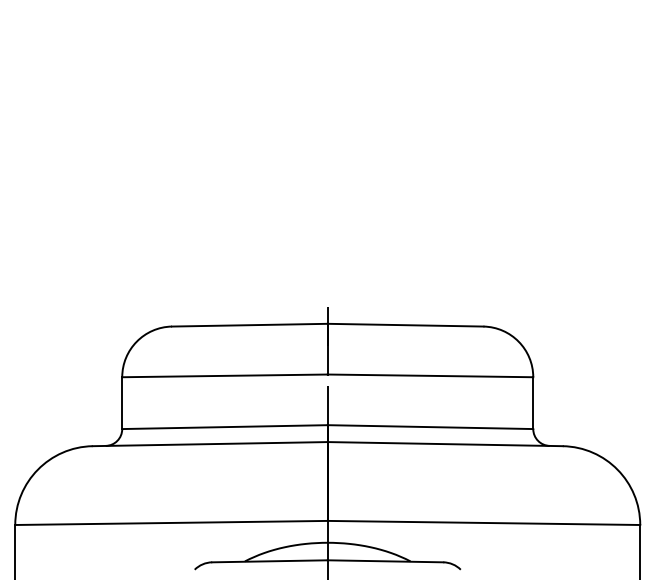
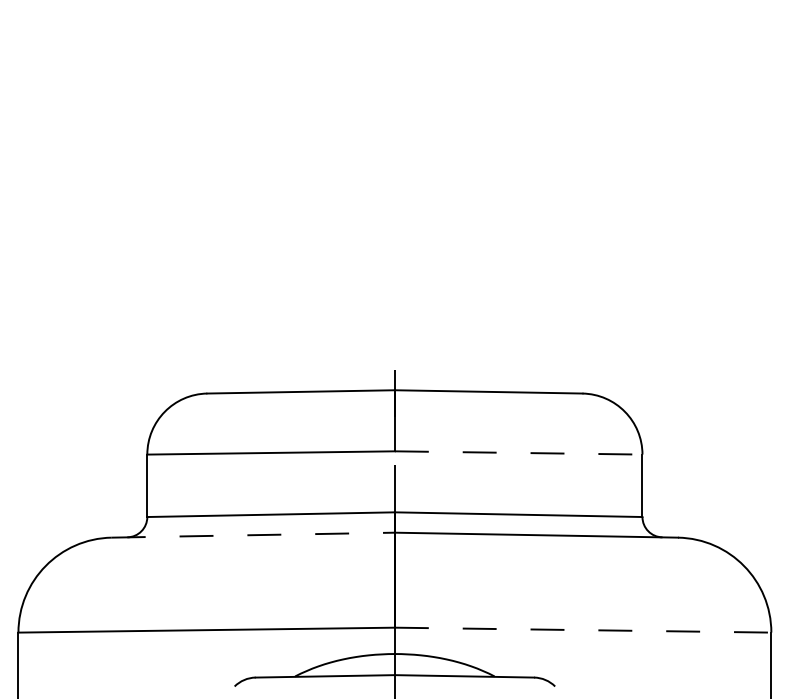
line: (430, 375) -> (518, 452), solid -> dashed
line: (210, 444) -> (253, 535), solid -> dashed
line: (484, 522) -> (583, 629), solid -> dashed

